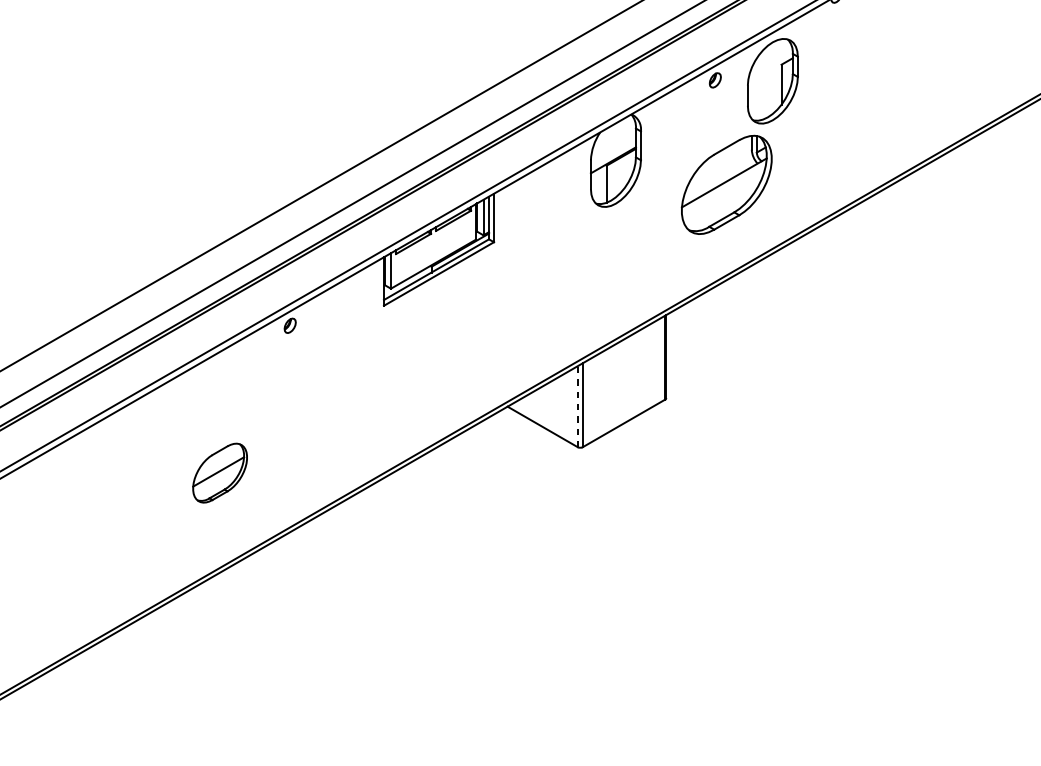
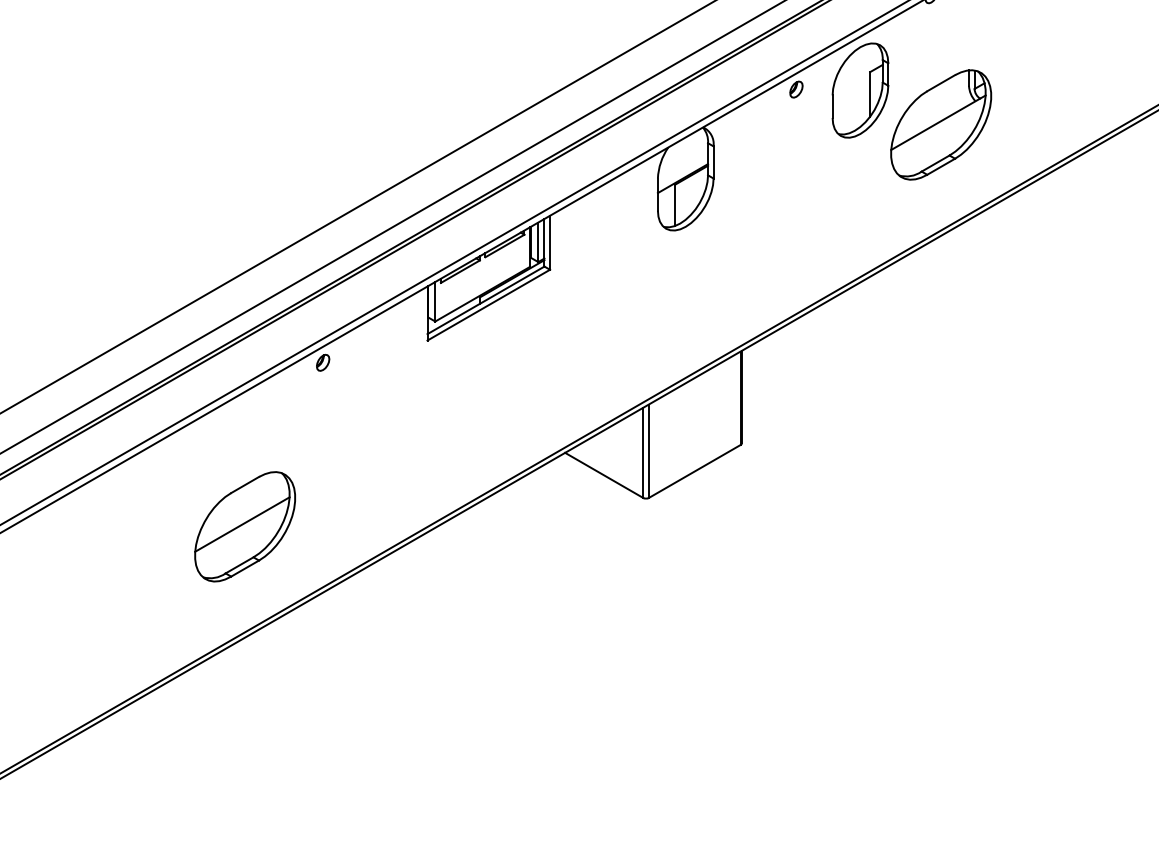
part: (727, 184) -> (941, 124), moved
line: (577, 406) -> (643, 452), dashed -> solid
part: (219, 472) -> (244, 526), size x1.67

